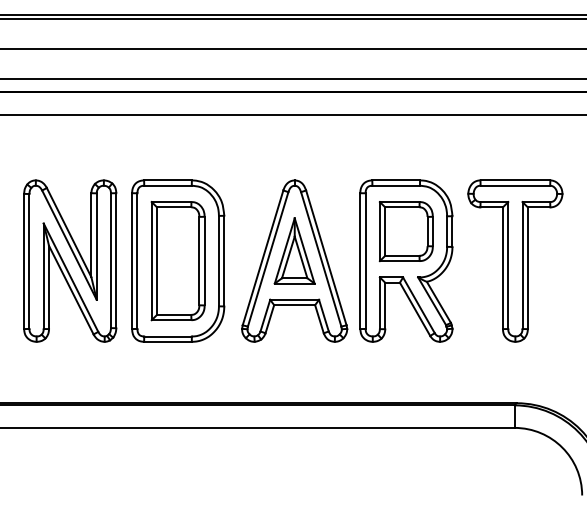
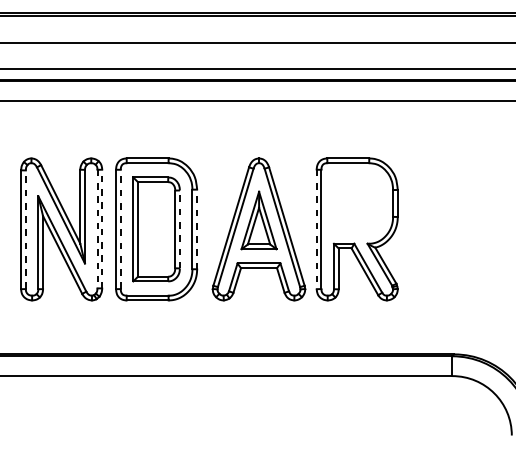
part: (405, 231) -> (356, 203), removed
line: (29, 260) -> (25, 228), solid -> dashed
line: (116, 260) -> (102, 228), solid -> dashed
line: (204, 260) -> (179, 228), solid -> dashed
line: (224, 260) -> (197, 228), solid -> dashed
part: (515, 260) -> (453, 228), removed
line: (110, 261) -> (97, 229), solid -> dashed
line: (137, 261) -> (120, 229), solid -> dashed
line: (360, 261) -> (316, 229), solid -> dashed

